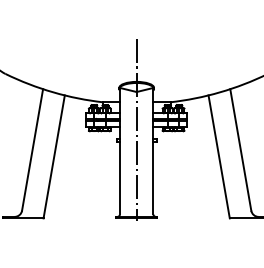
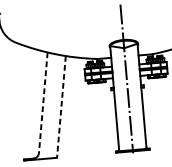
line: (32, 149) -> (43, 102), solid -> dashed
line: (54, 157) -> (61, 107), solid -> dashed

